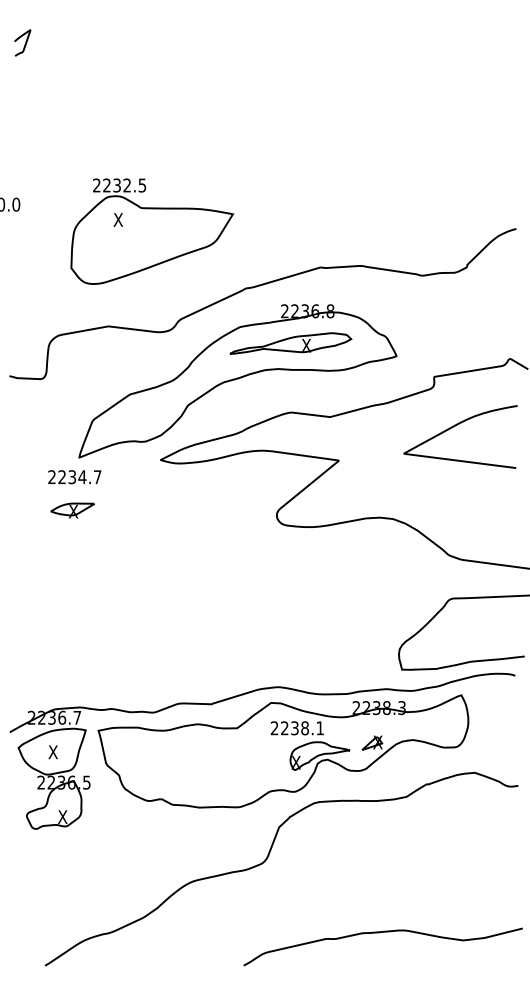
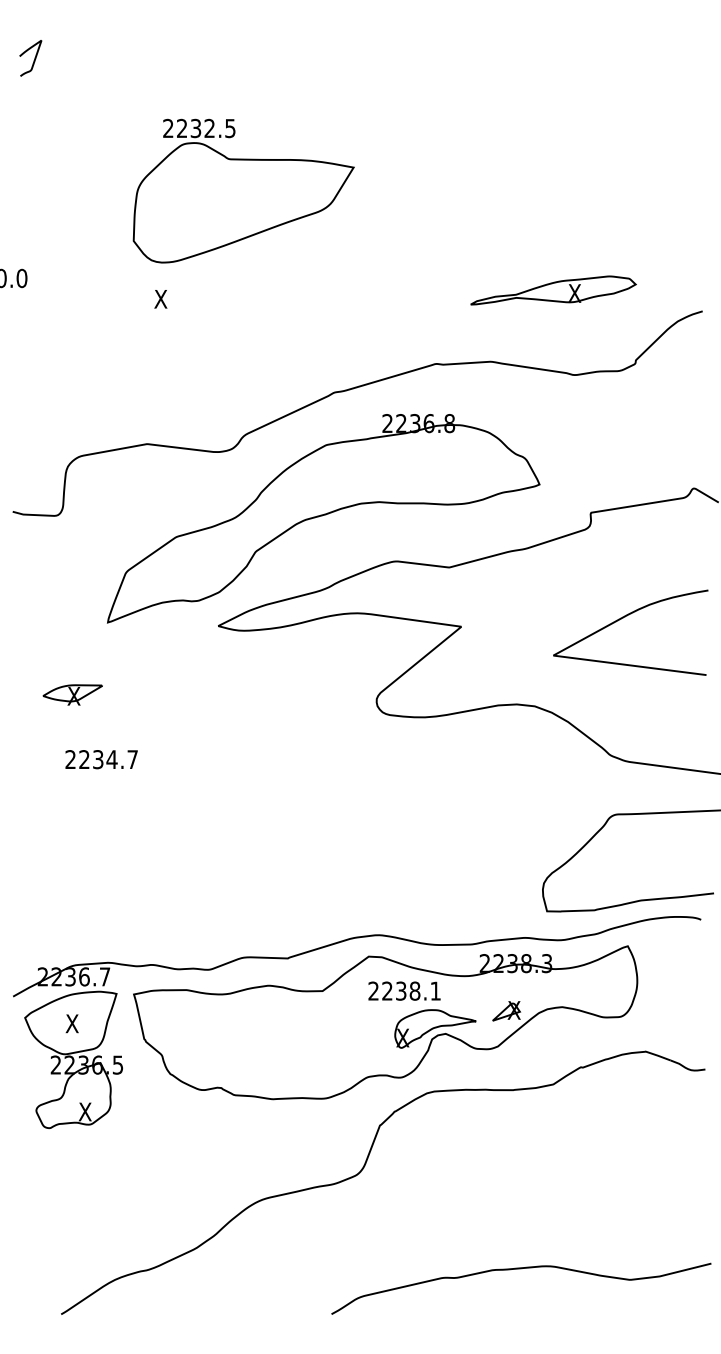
part: (152, 231) -> (244, 191), moved
part: (290, 343) -> (553, 290), moved
curve: (455, 426) -> (623, 618), moved
text: (74, 477) -> (101, 760), moved
part: (72, 510) -> (72, 694), moved

